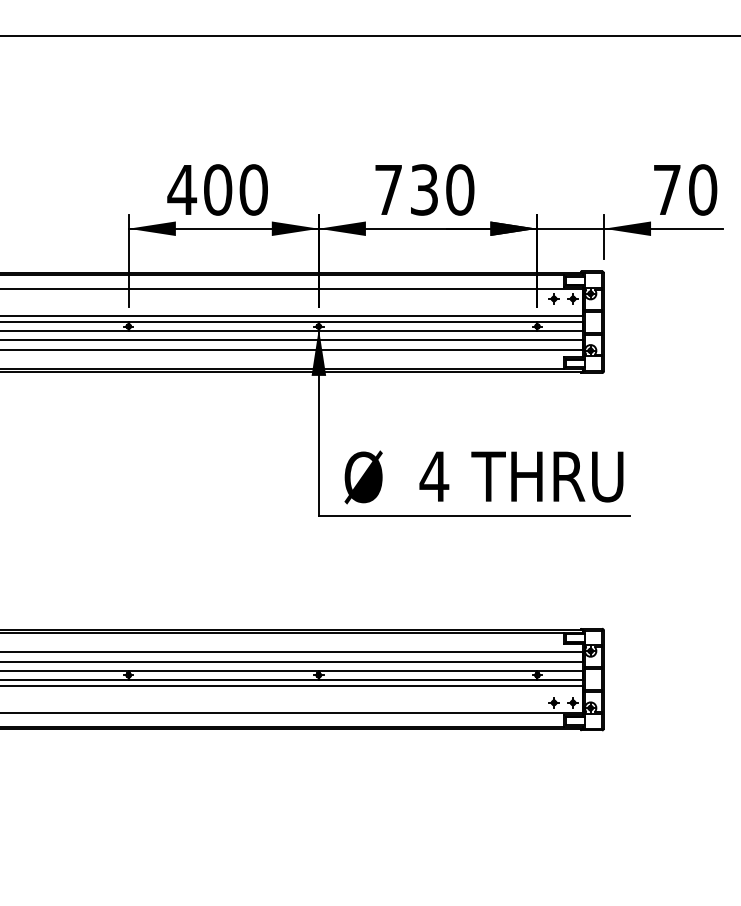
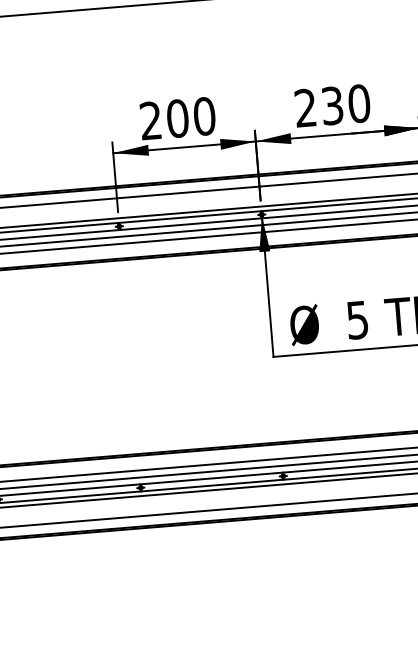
text: (182, 189) -> (151, 120), 400 -> 200
text: (388, 189) -> (305, 107), 730 -> 230
text: (434, 476) -> (357, 320), 4 -> 5

